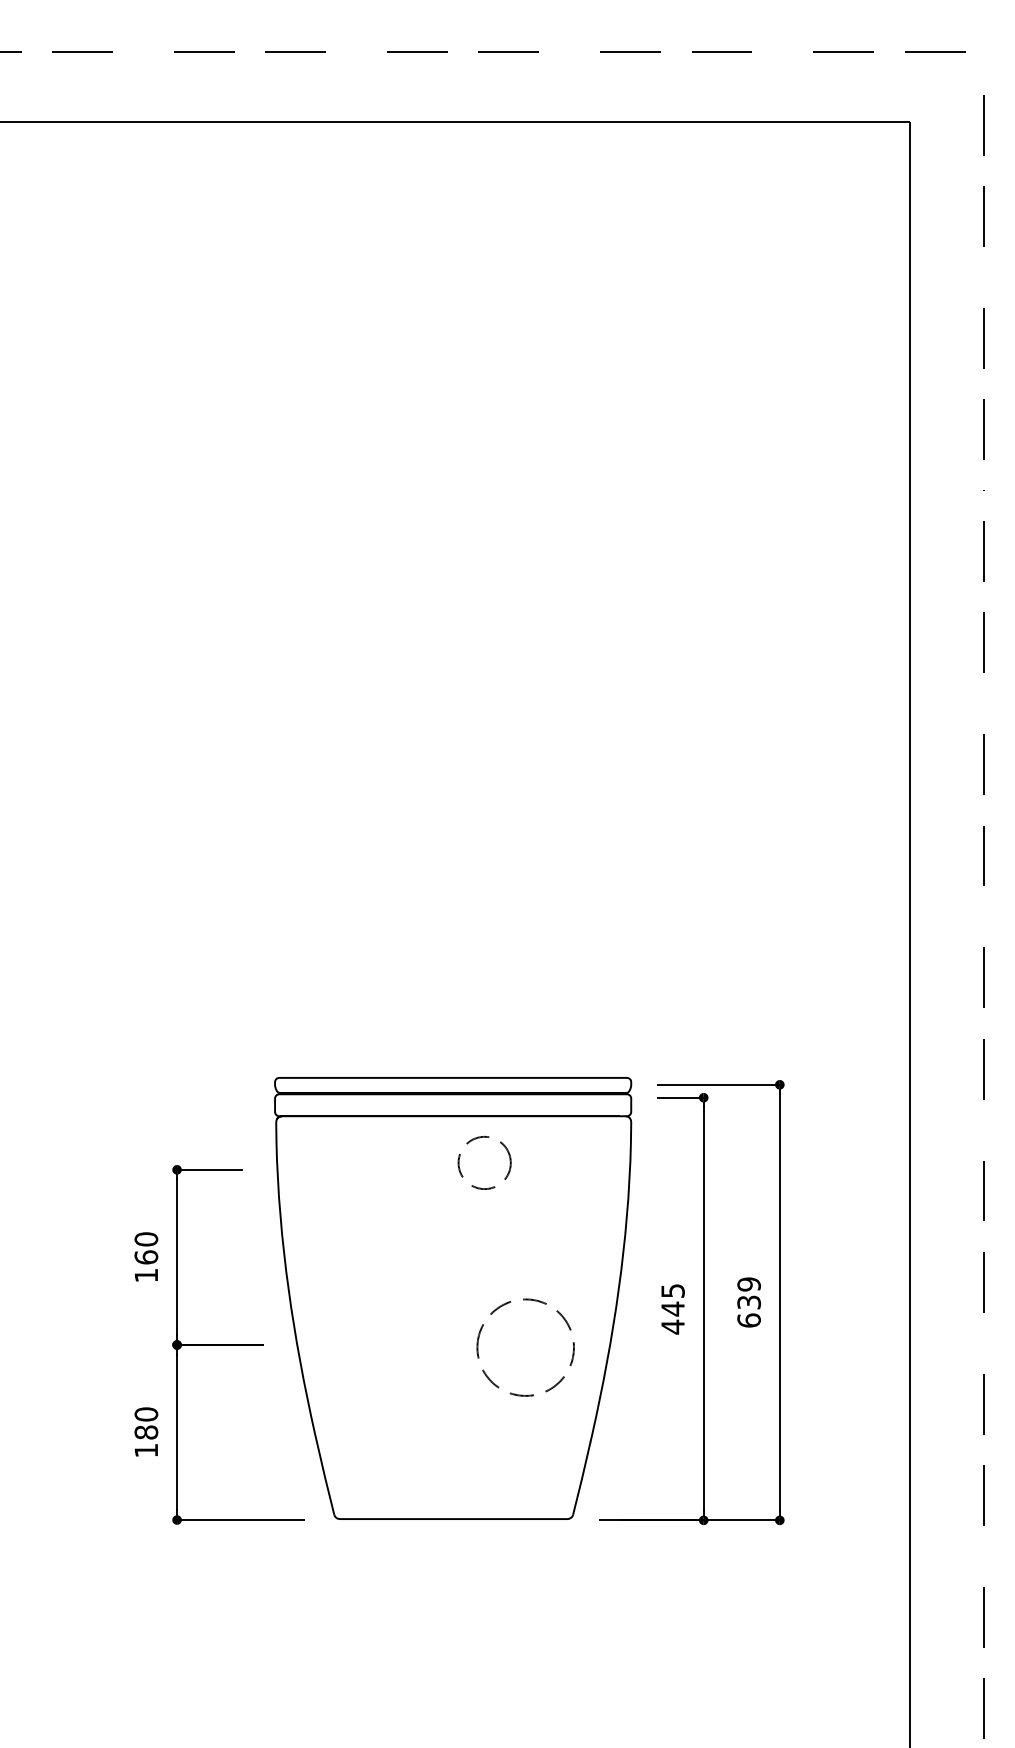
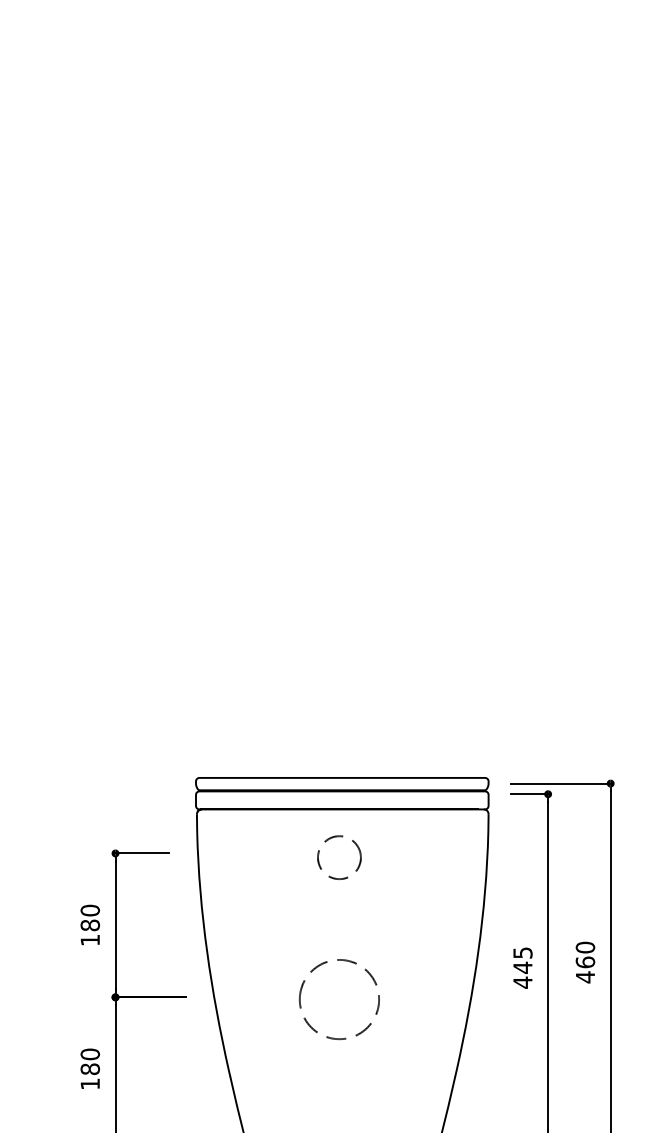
part: (480, 1138) -> (336, 837), moved
text: (146, 1257) -> (90, 925), 160 -> 180
text: (748, 1302) -> (584, 962), 639 -> 460
part: (501, 1307) -> (319, 966), moved

